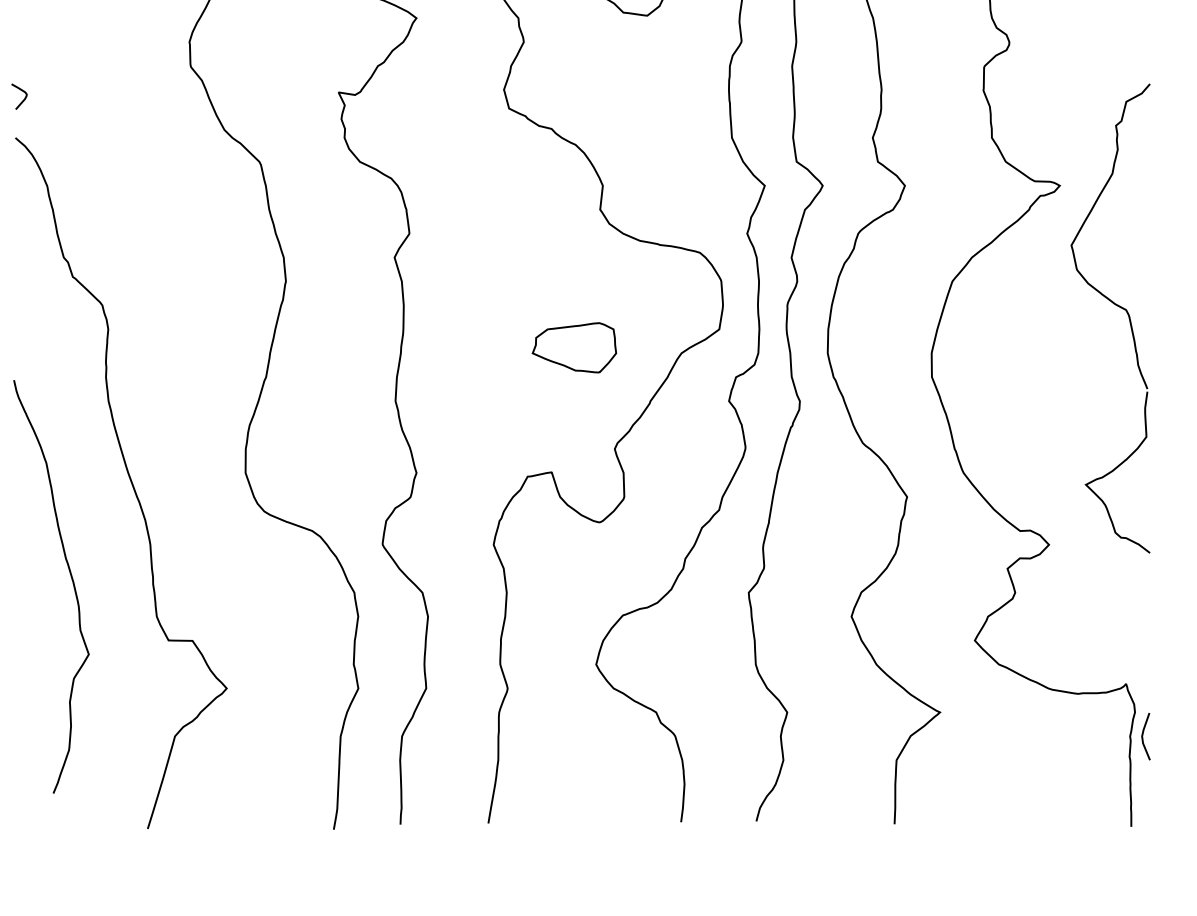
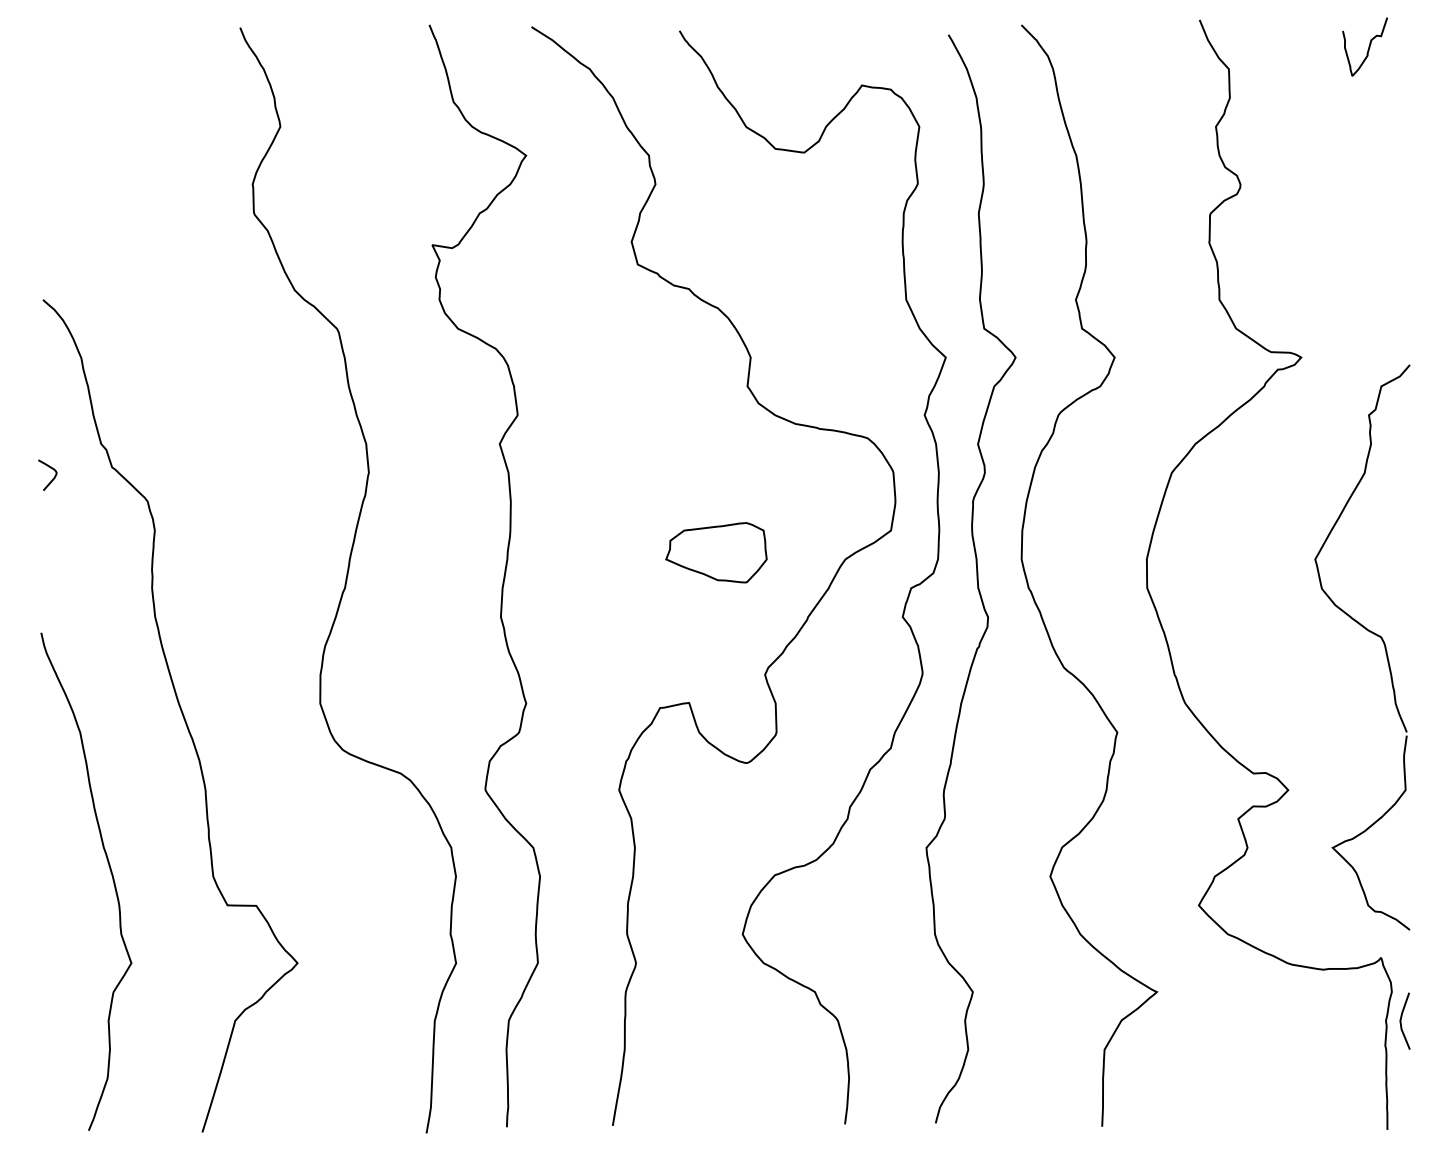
curve: (23, 99) -> (52, 478), moved
part: (1116, 306) -> (1369, 632), moved
curve: (72, 582) -> (111, 876), moved

